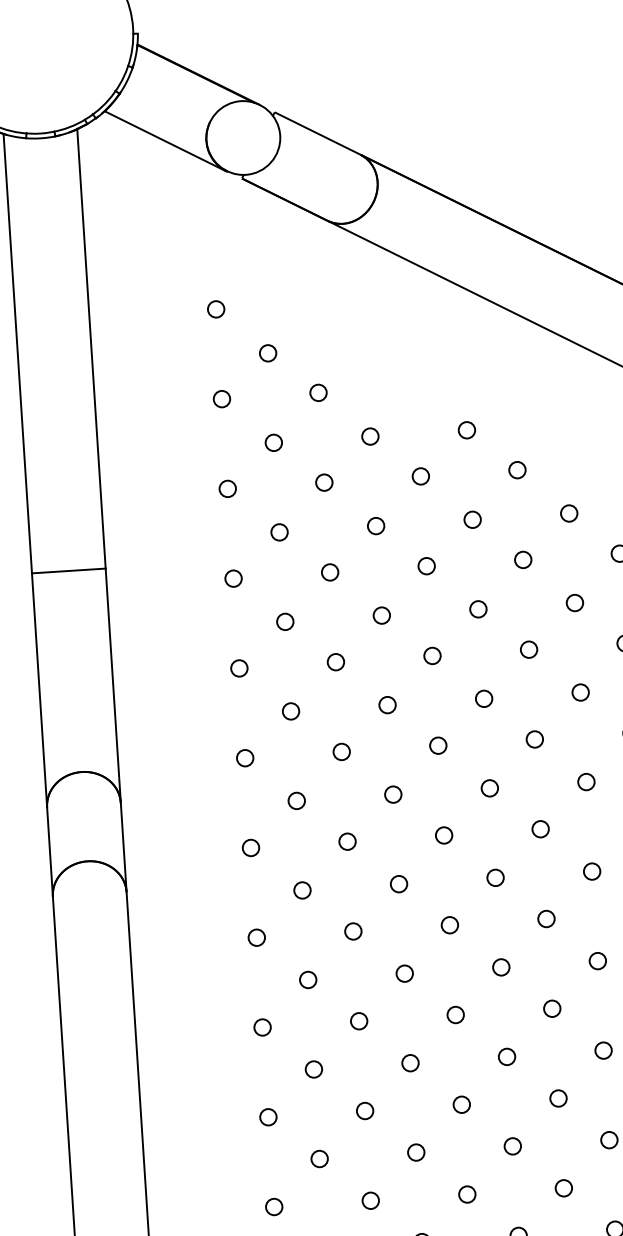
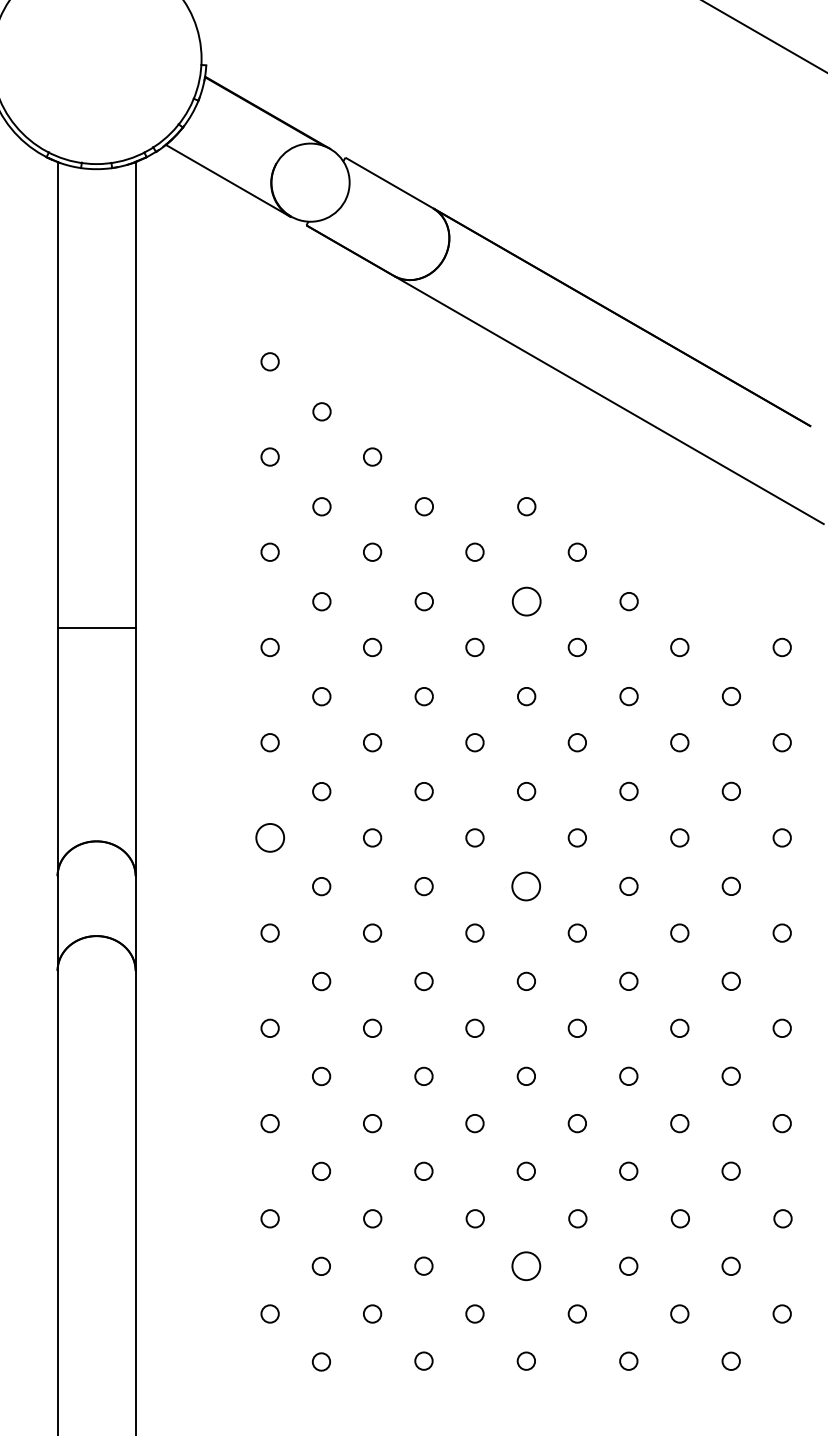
circle: (472, 519) -> (526, 601), size x1.6
circle: (244, 757) -> (269, 837), size x1.6
circle: (489, 788) -> (526, 886), size x1.6
circle: (512, 1145) -> (526, 1265), size x1.6

